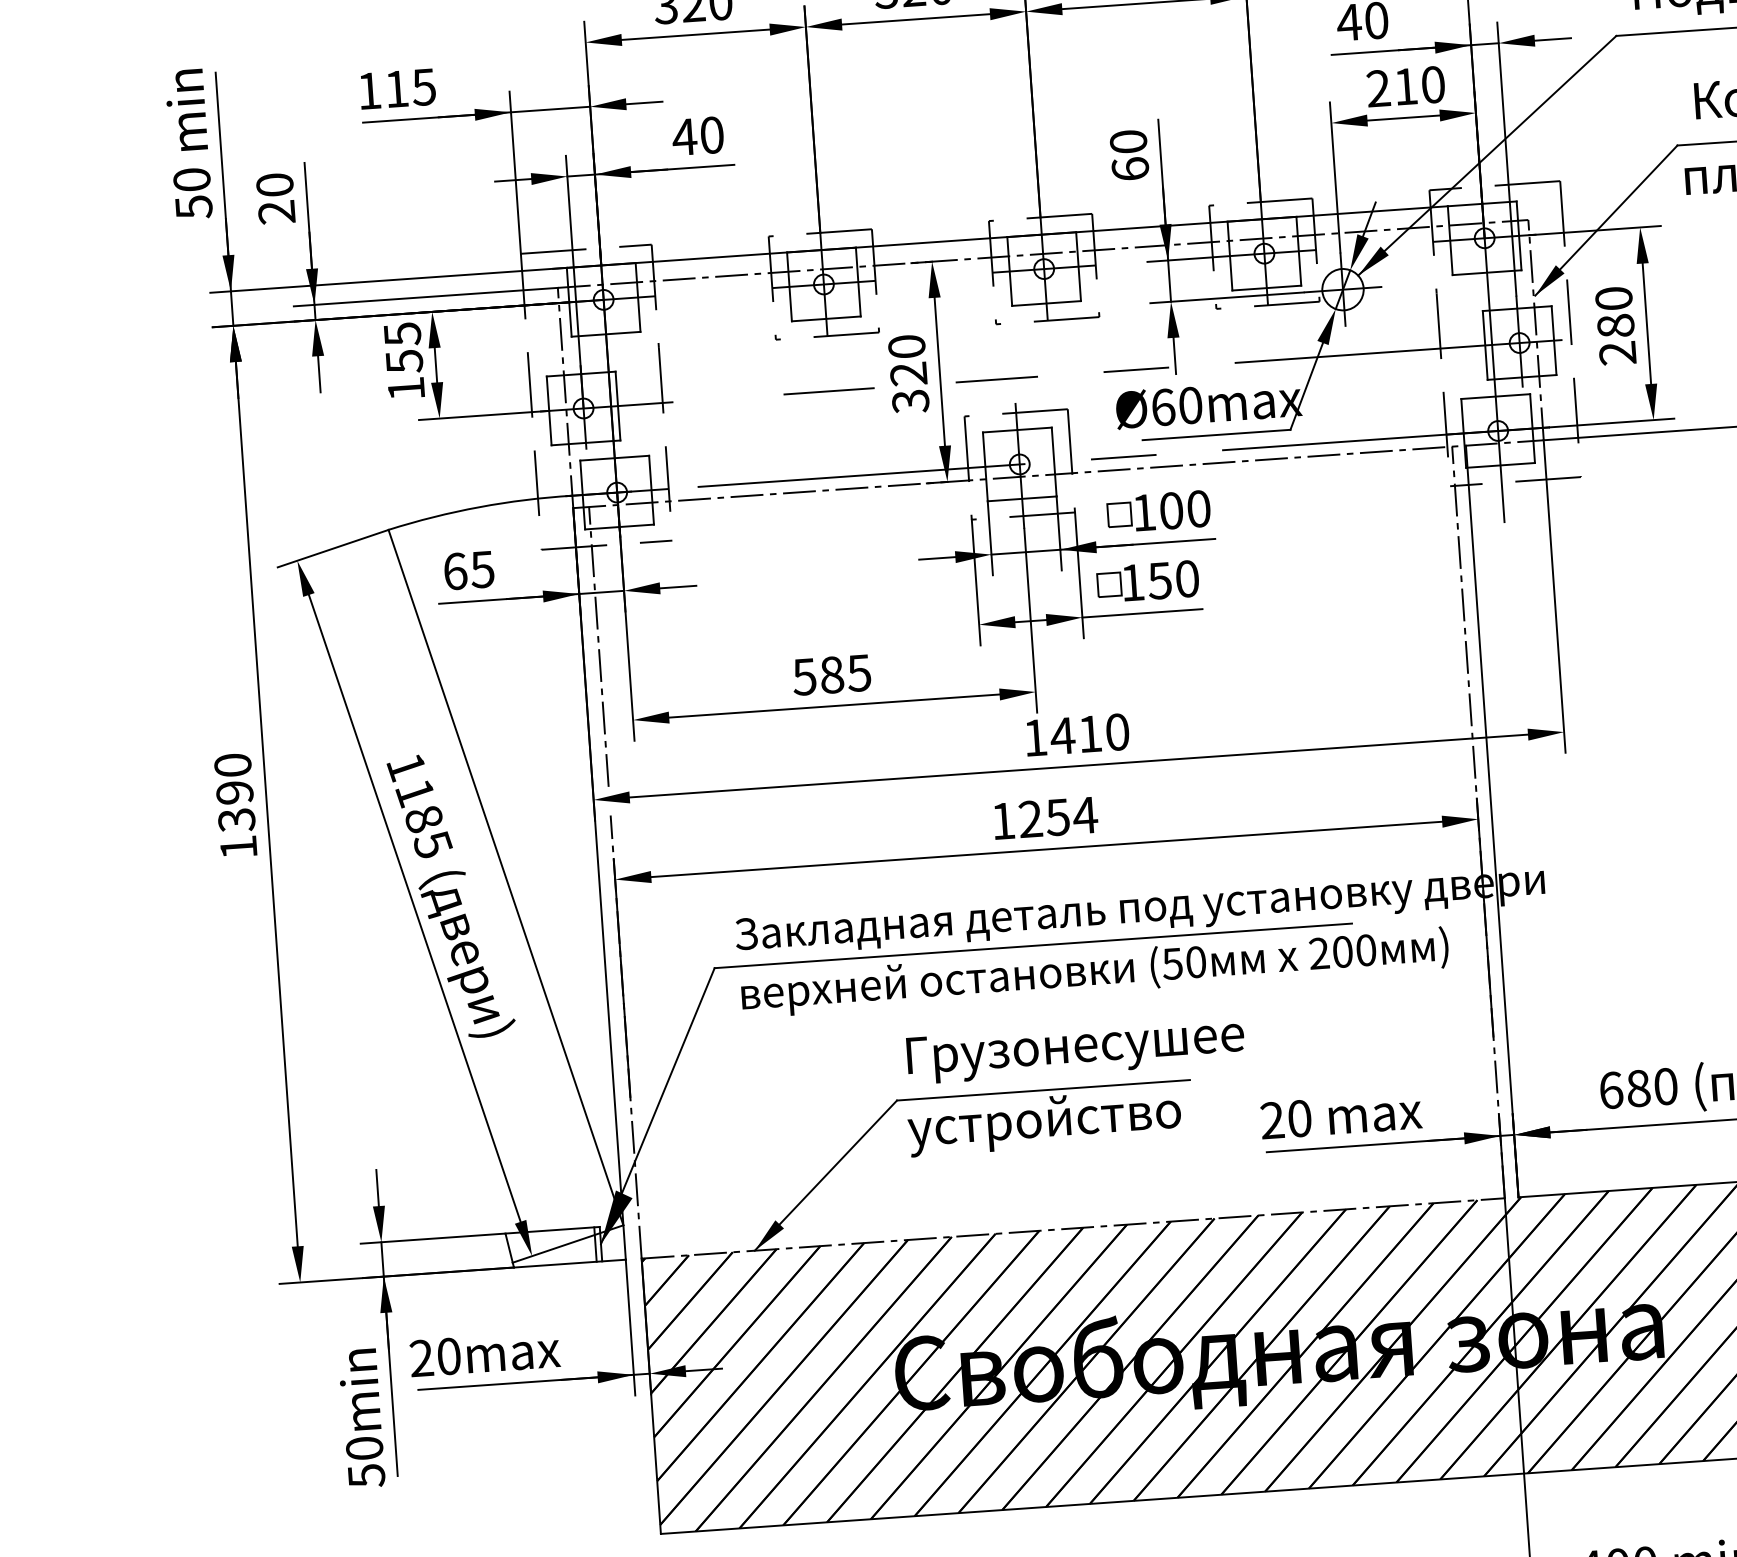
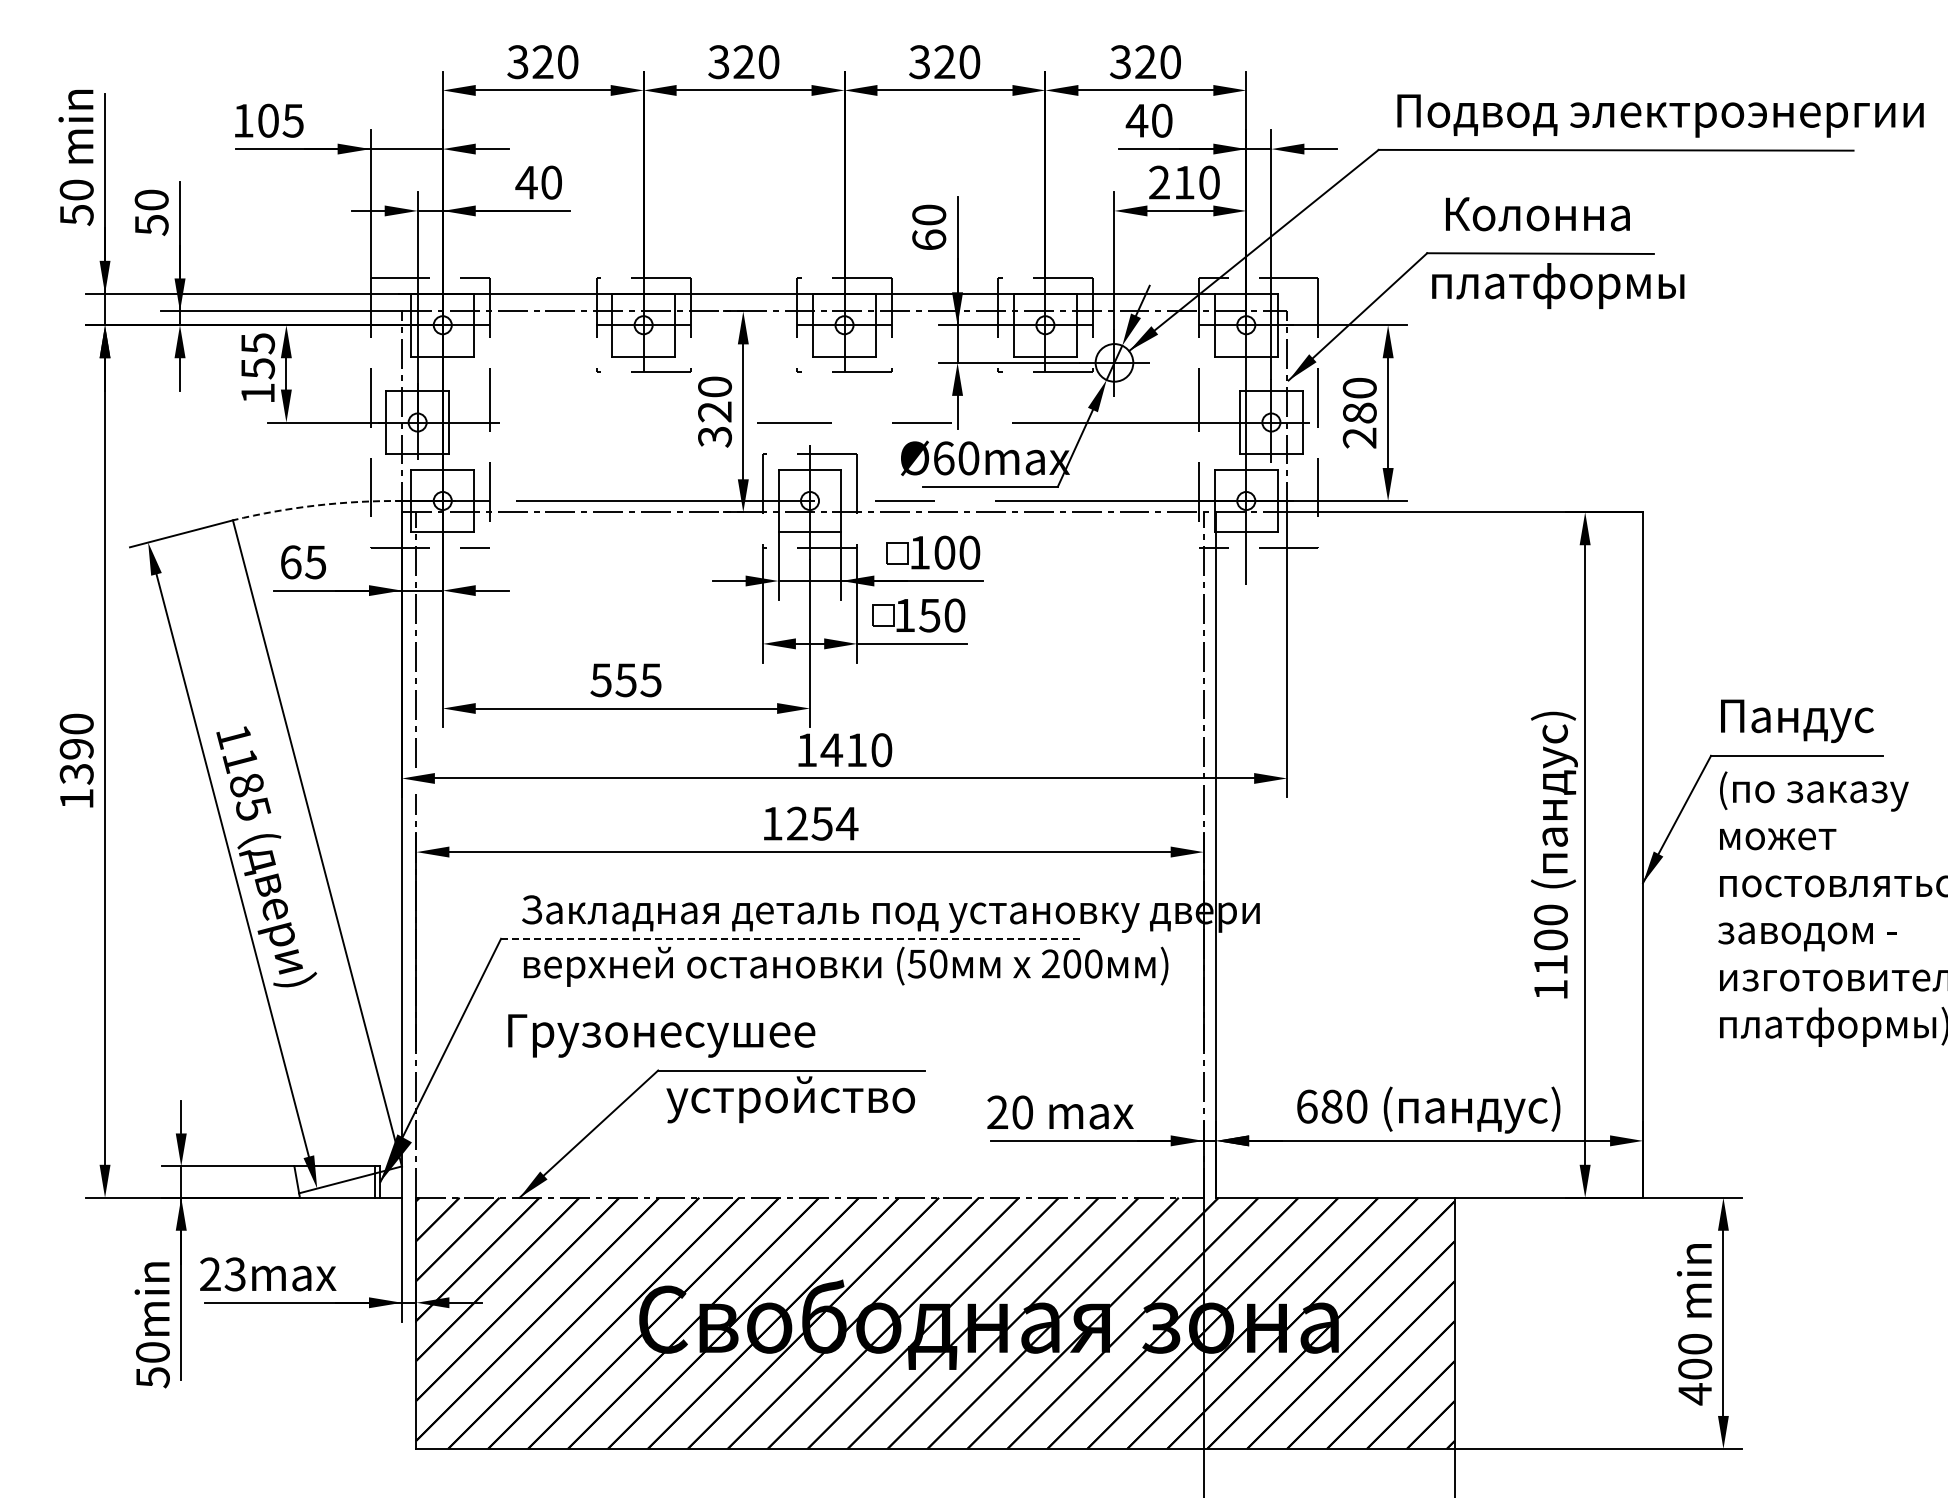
text: (396, 88) -> (268, 120), 115 -> 105
text: (276, 212) -> (151, 225), 20 -> 50
line: (829, 391) -> (641, 422), removed
arc: (479, 507) -> (316, 505), solid -> dashed
text: (831, 675) -> (625, 680), 585 -> 555
line: (1033, 945) -> (791, 938), solid -> dashed
text: (1075, 1049) -> (661, 1035), moved
text: (448, 1356) -> (234, 1274), 20max -> 23max

